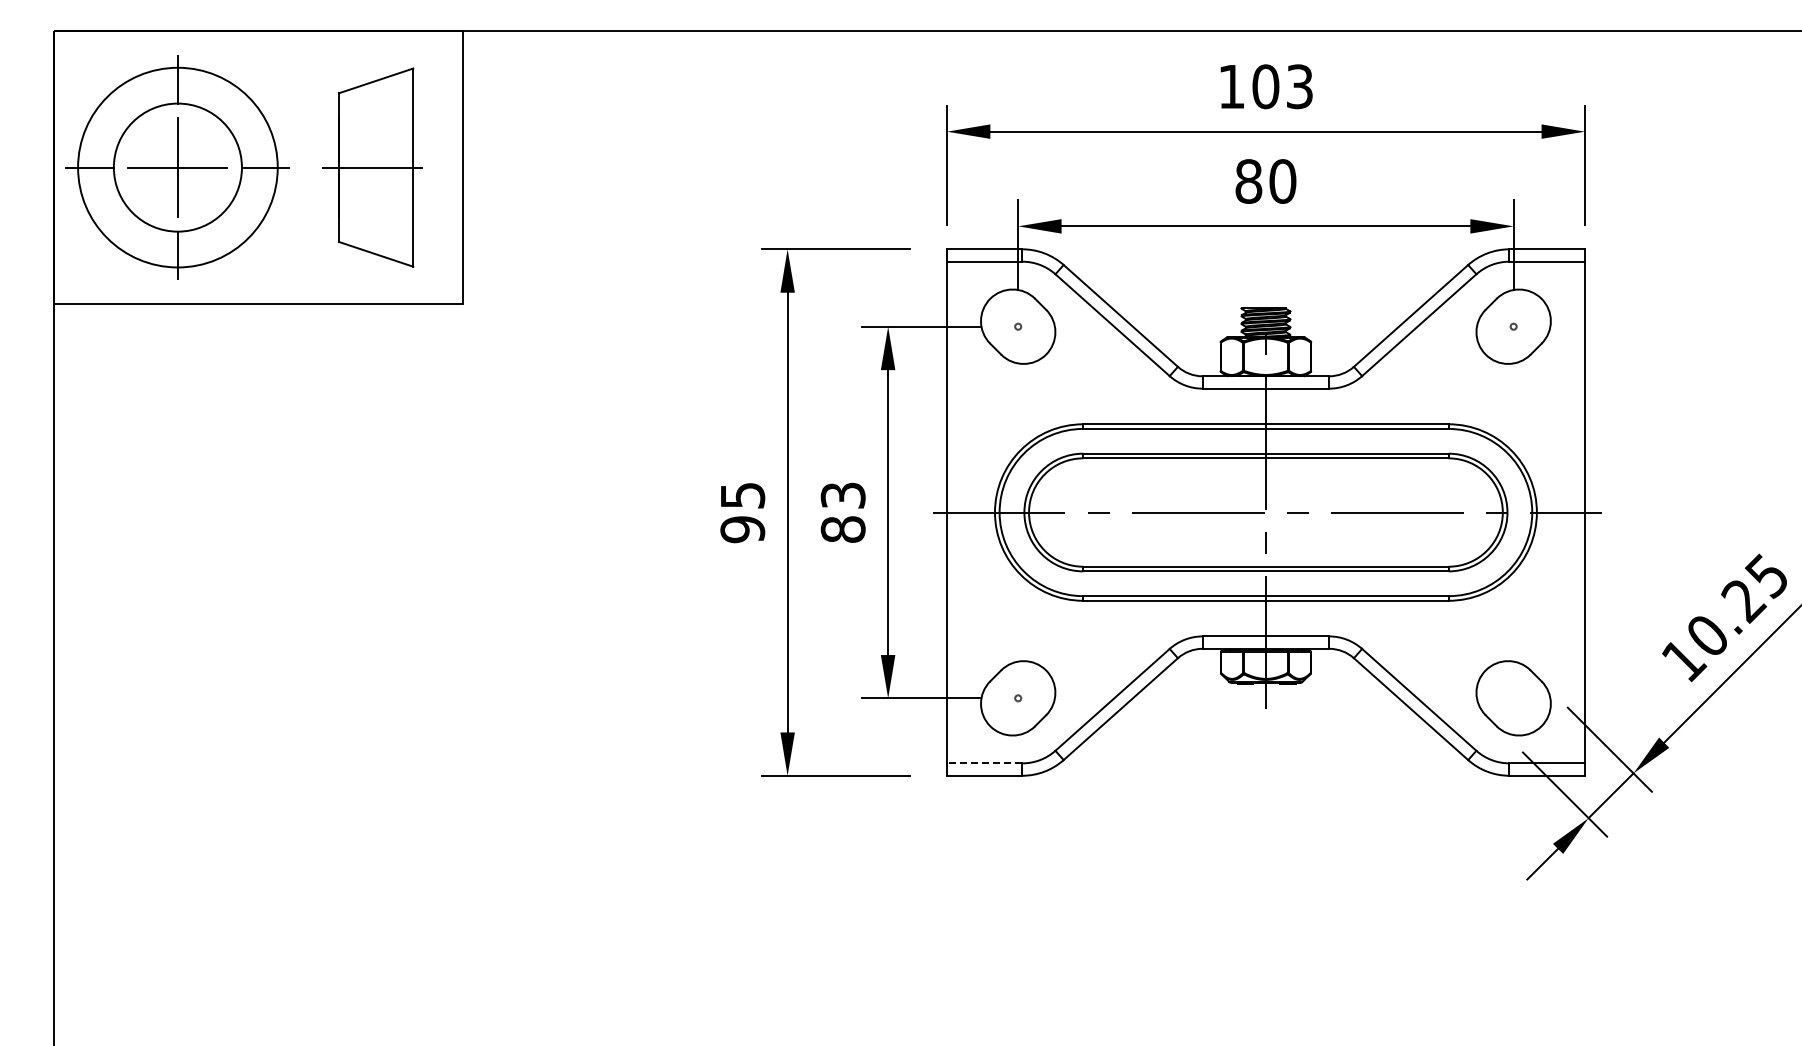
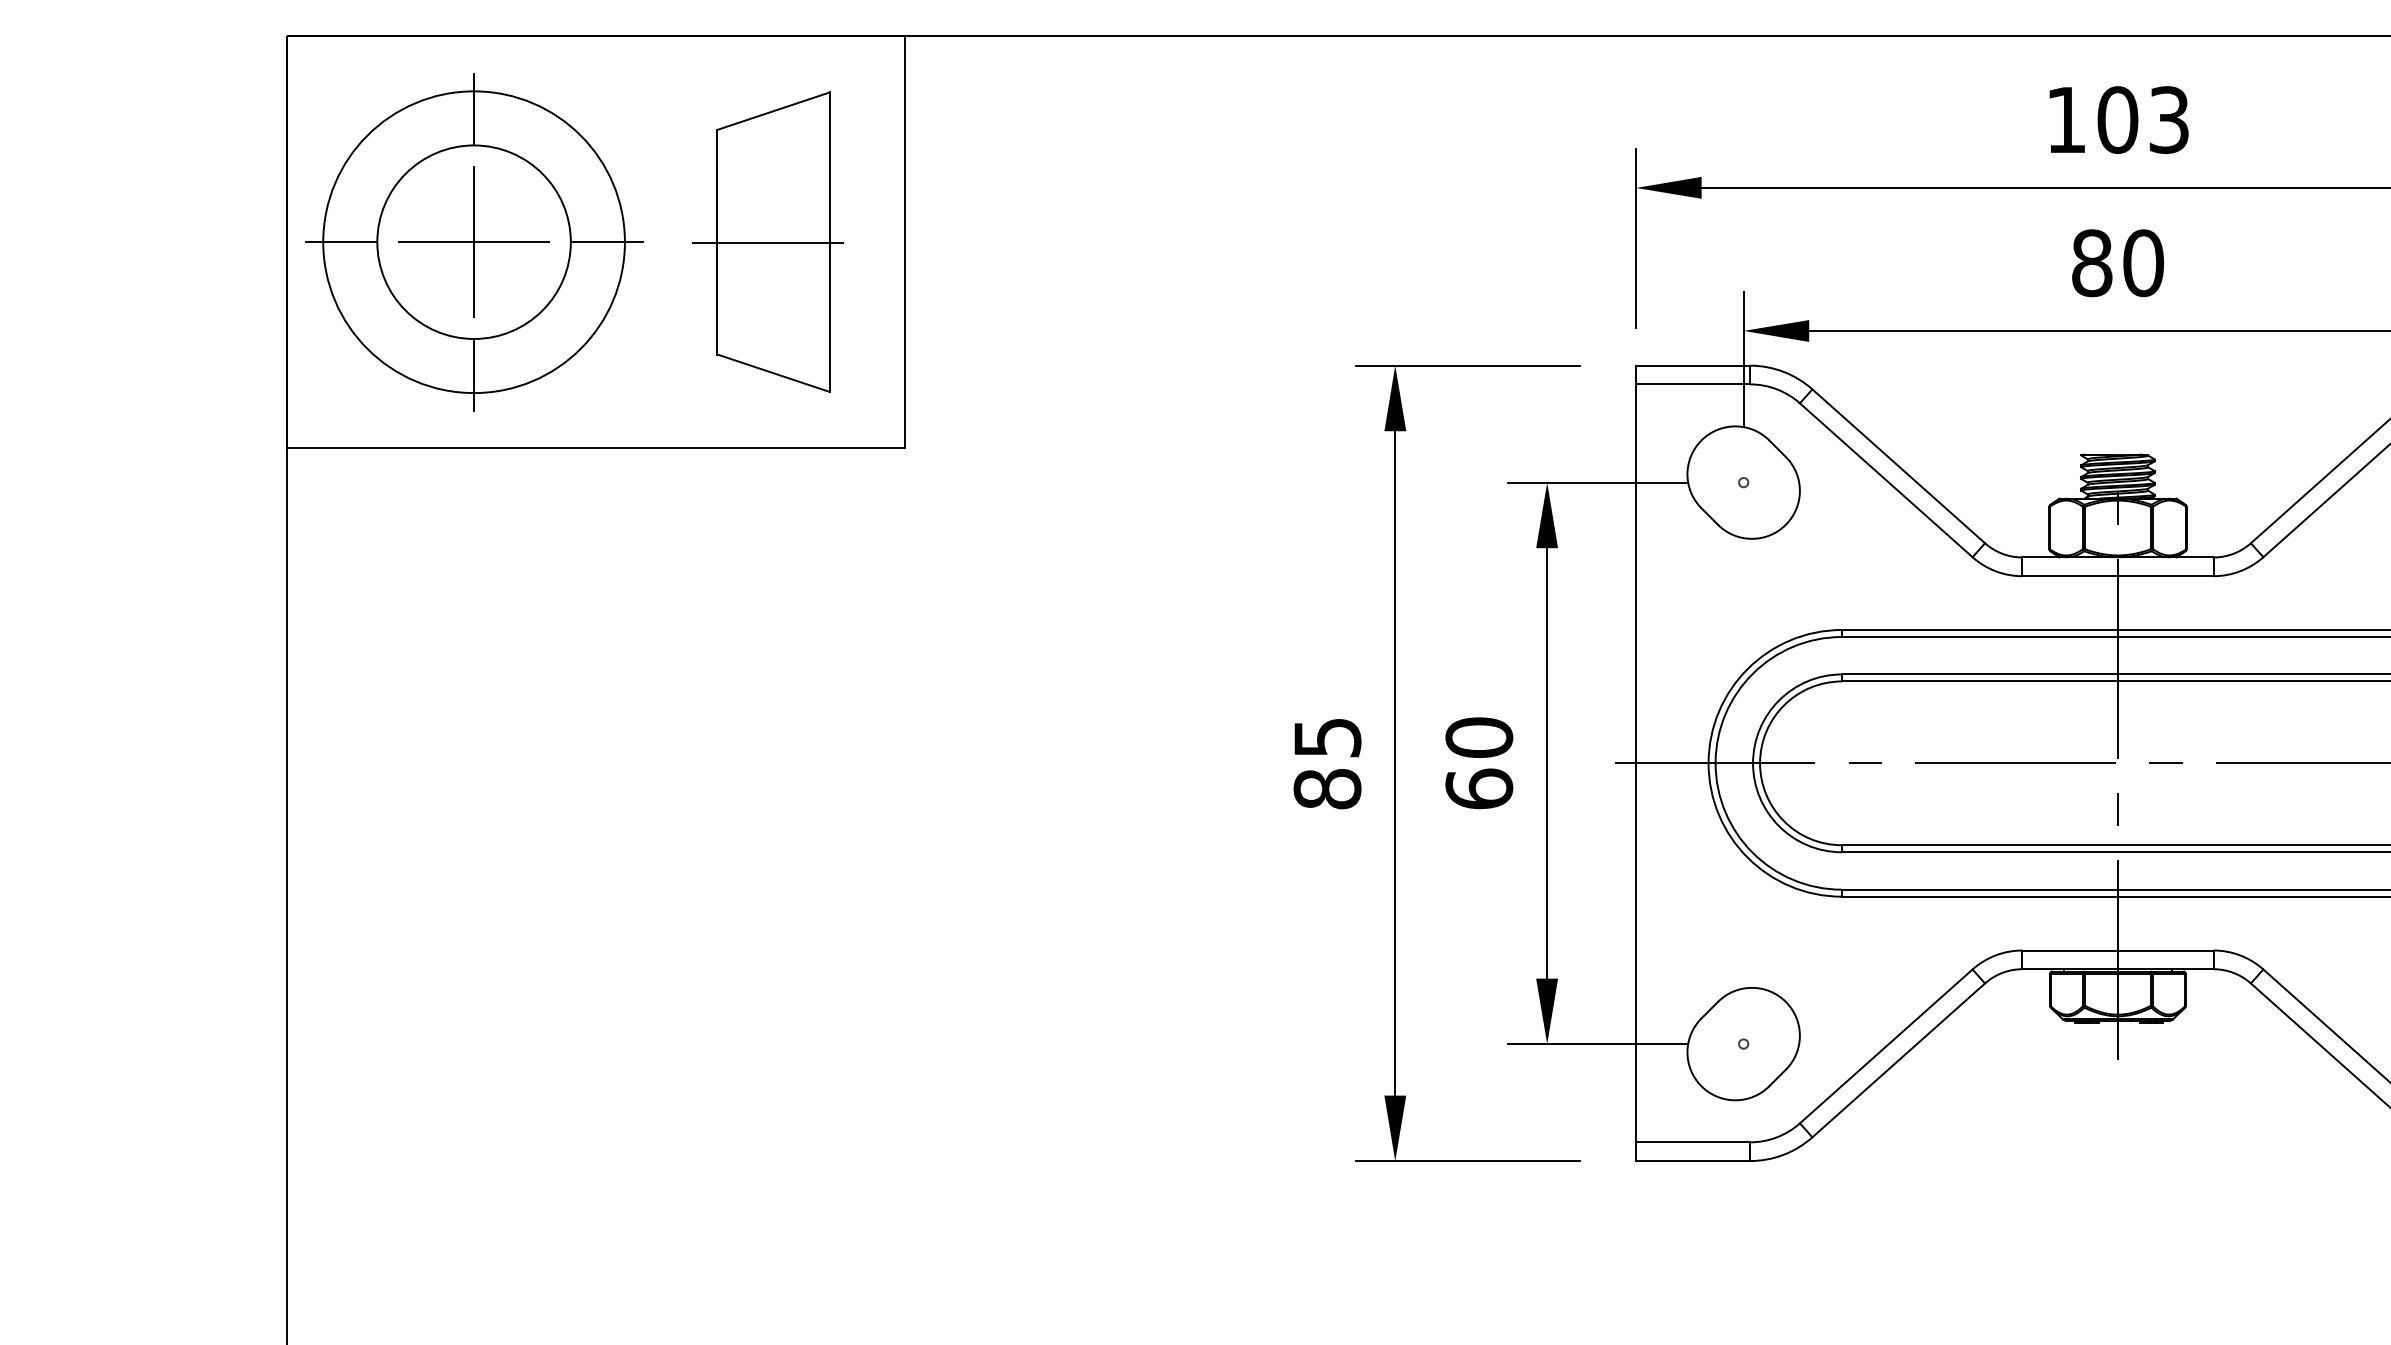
text: (842, 512) -> (1478, 763), 83 -> 60
text: (742, 529) -> (1327, 788), 95 -> 85
line: (984, 763) -> (1692, 1142), dashed -> solid

